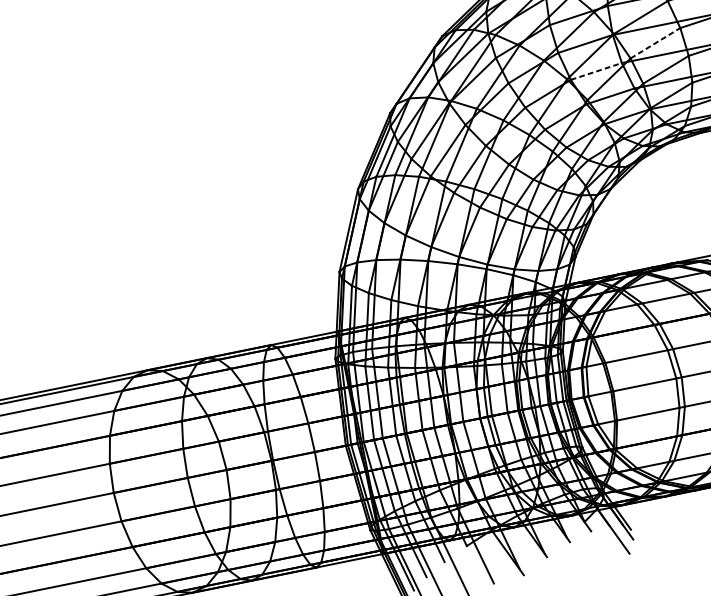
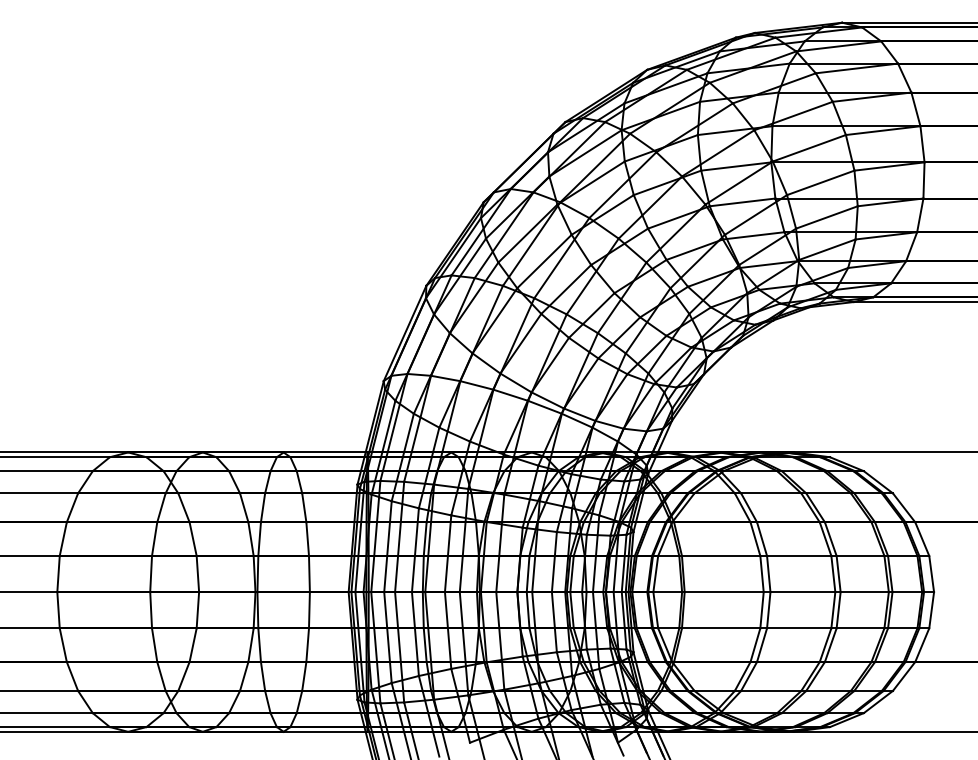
line: (655, 43) -> (820, 182), dashed -> solid
line: (597, 71) -> (743, 202), dashed -> solid

